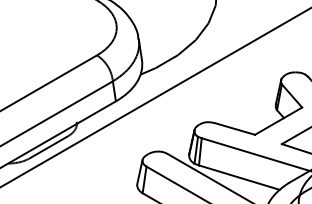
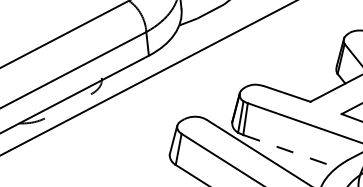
line: (48, 147) -> (67, 106), removed
line: (239, 177) -> (290, 151), solid -> dashed

